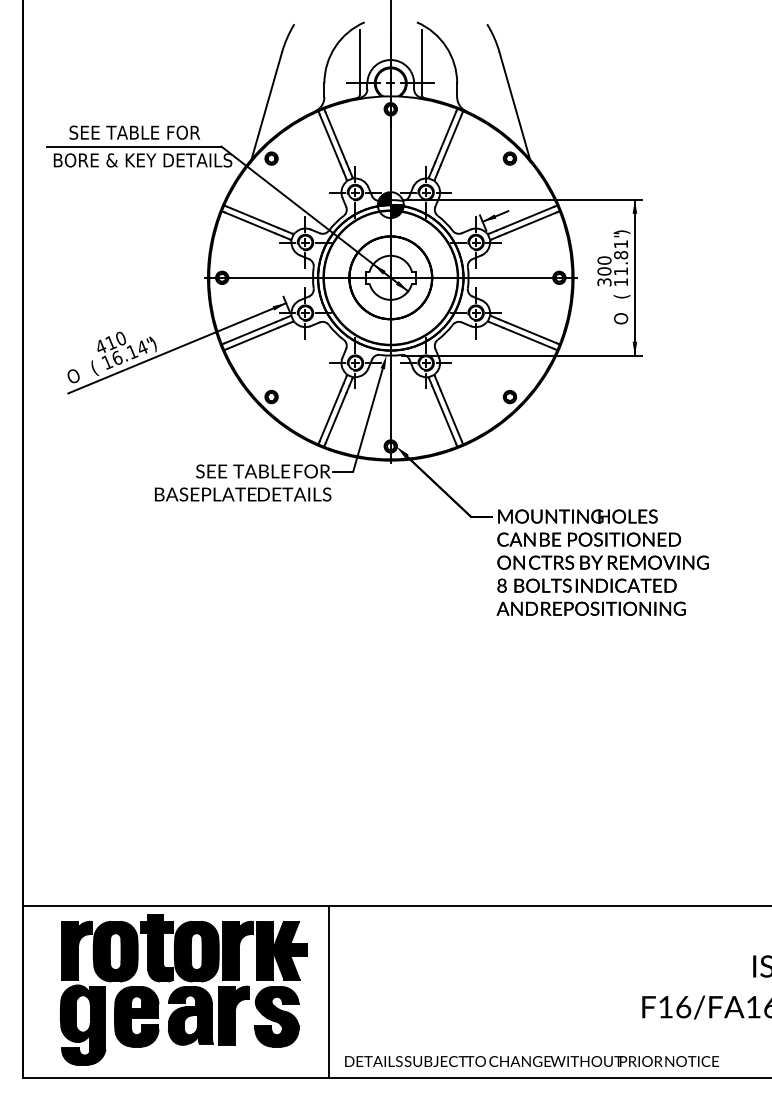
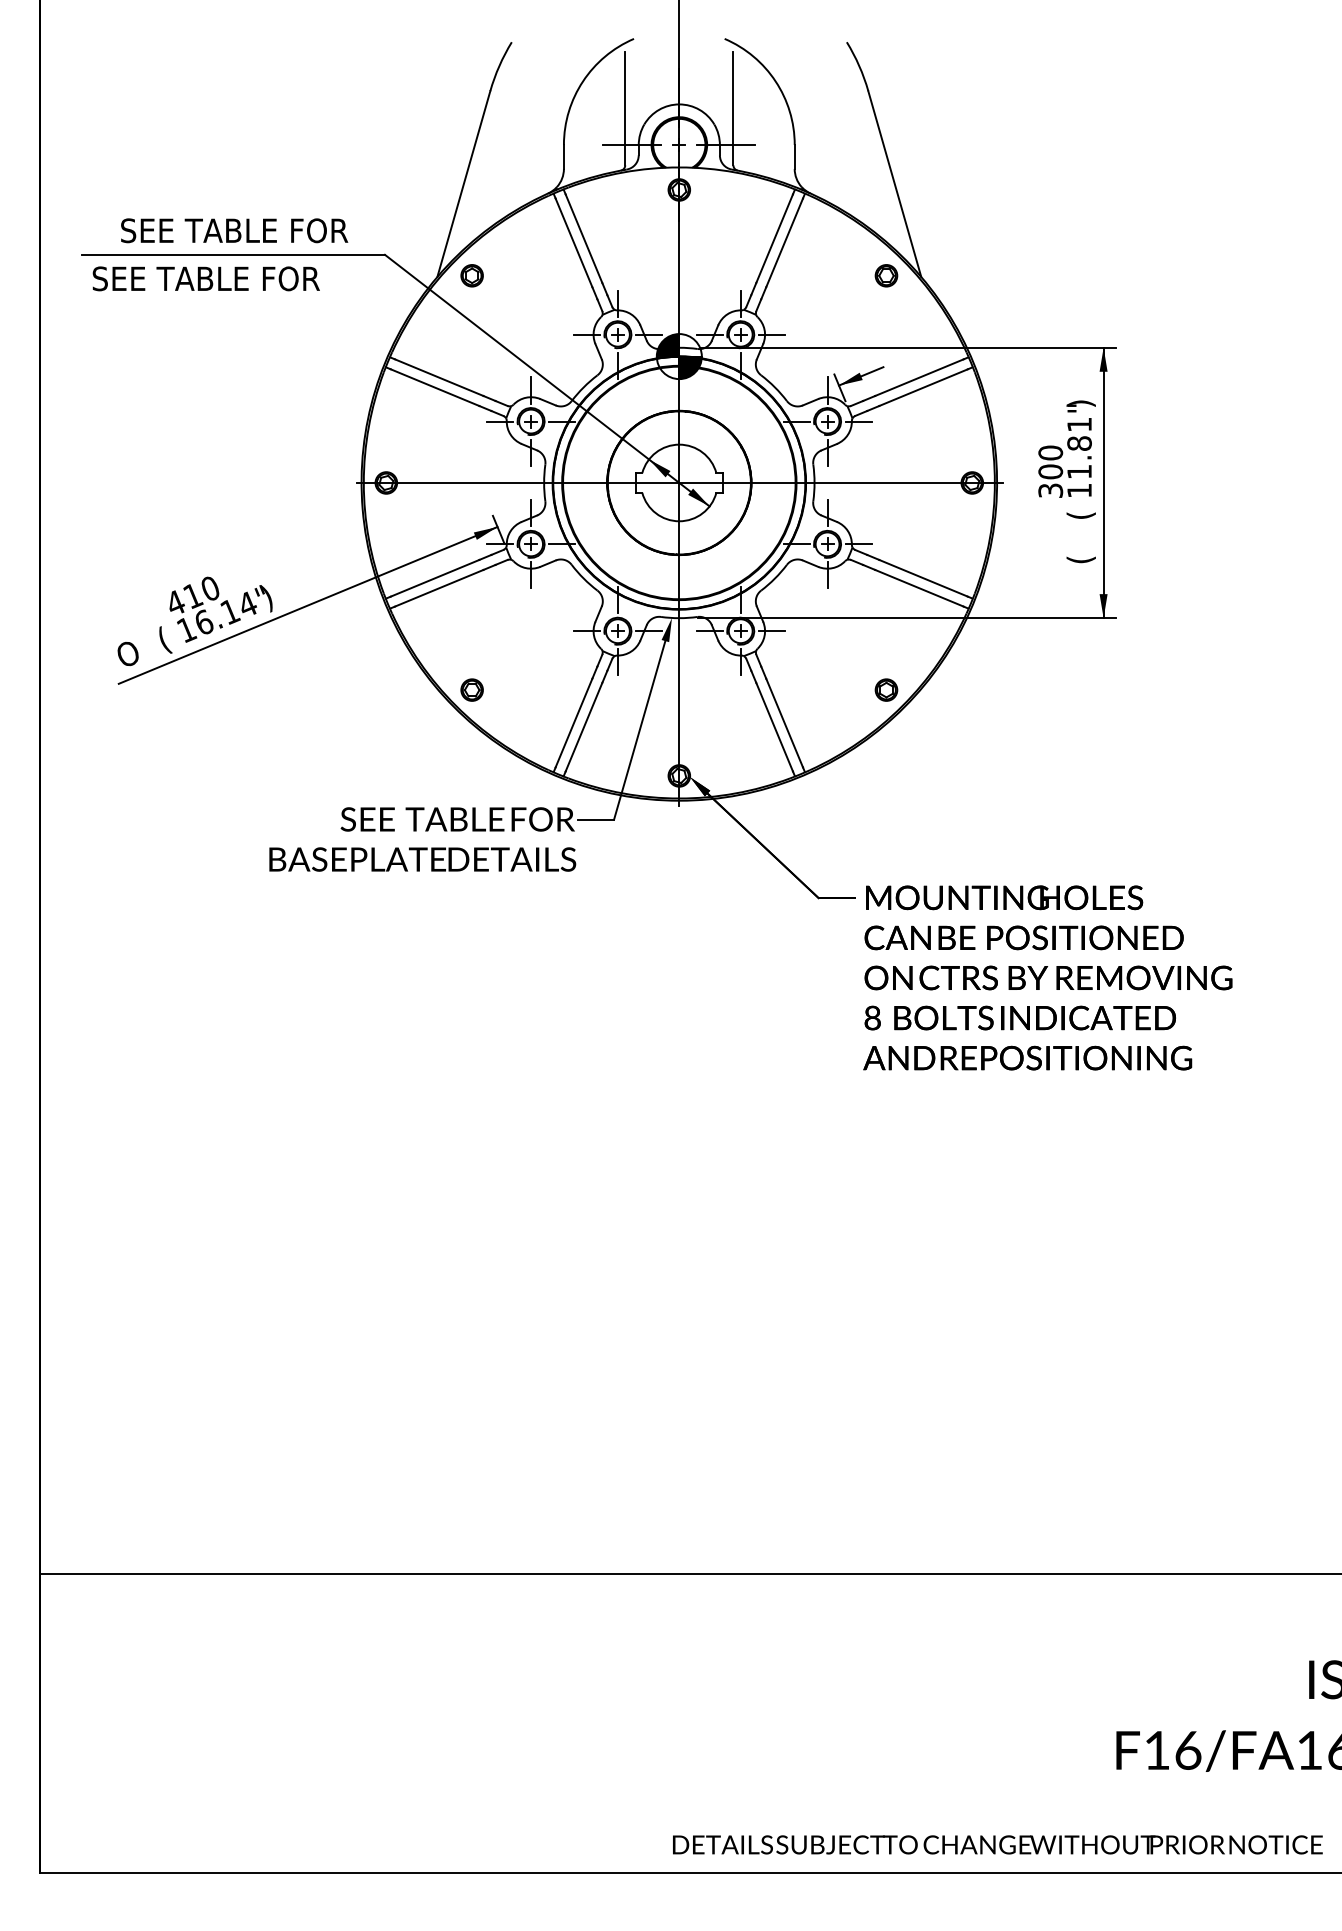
text: (142, 160) -> (247, 279), BORE & KEY DETAILS -> SEE TABLE FOR
text: (621, 318) -> (1080, 553), O -> (
part: (183, 989) -> (319, 1719), removed
line: (329, 991) -> (572, 1723), removed
text: (531, 1061) -> (996, 1844), moved

